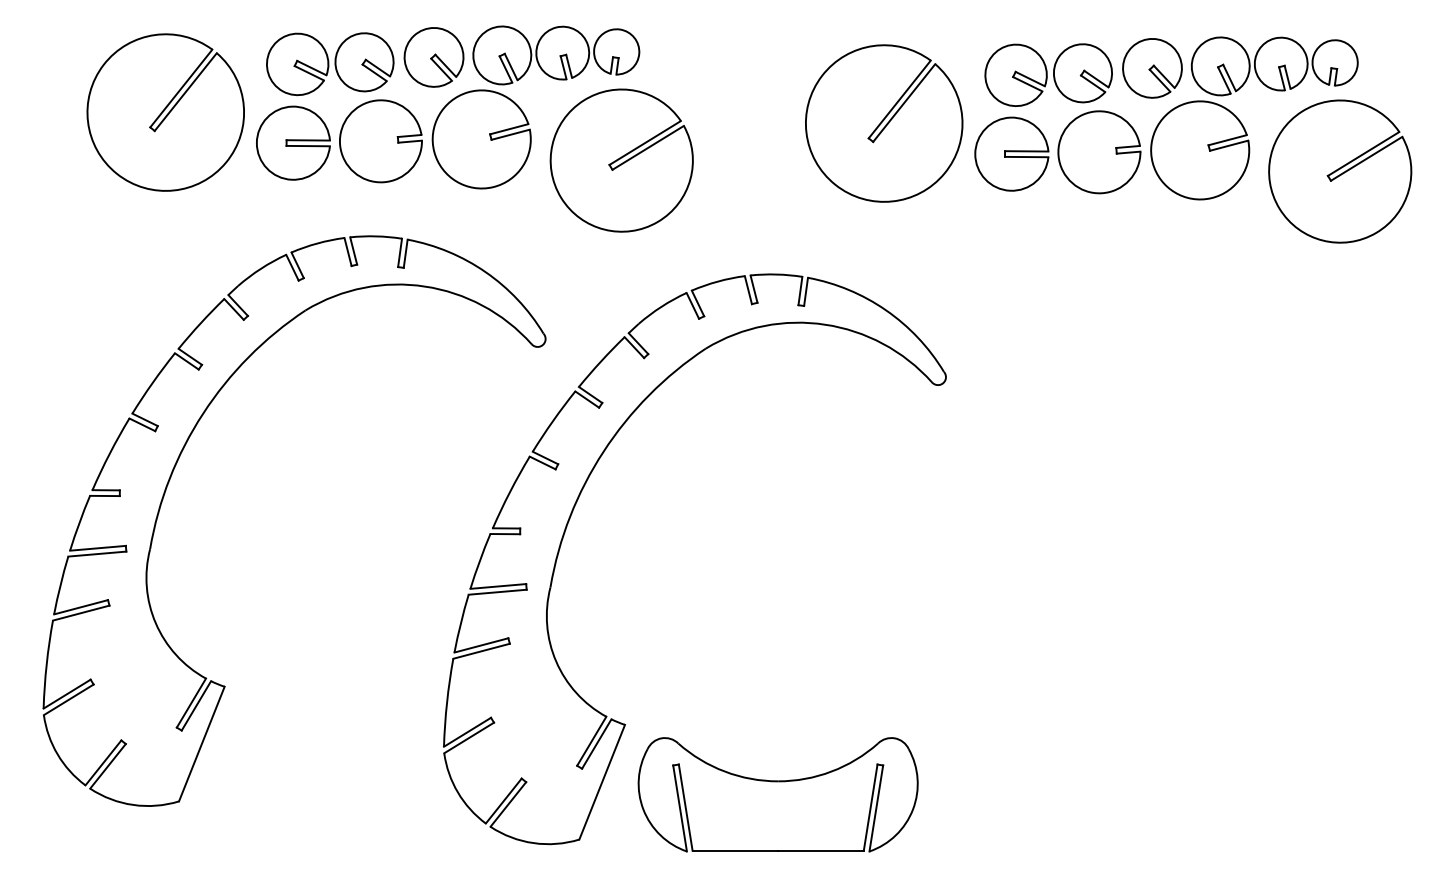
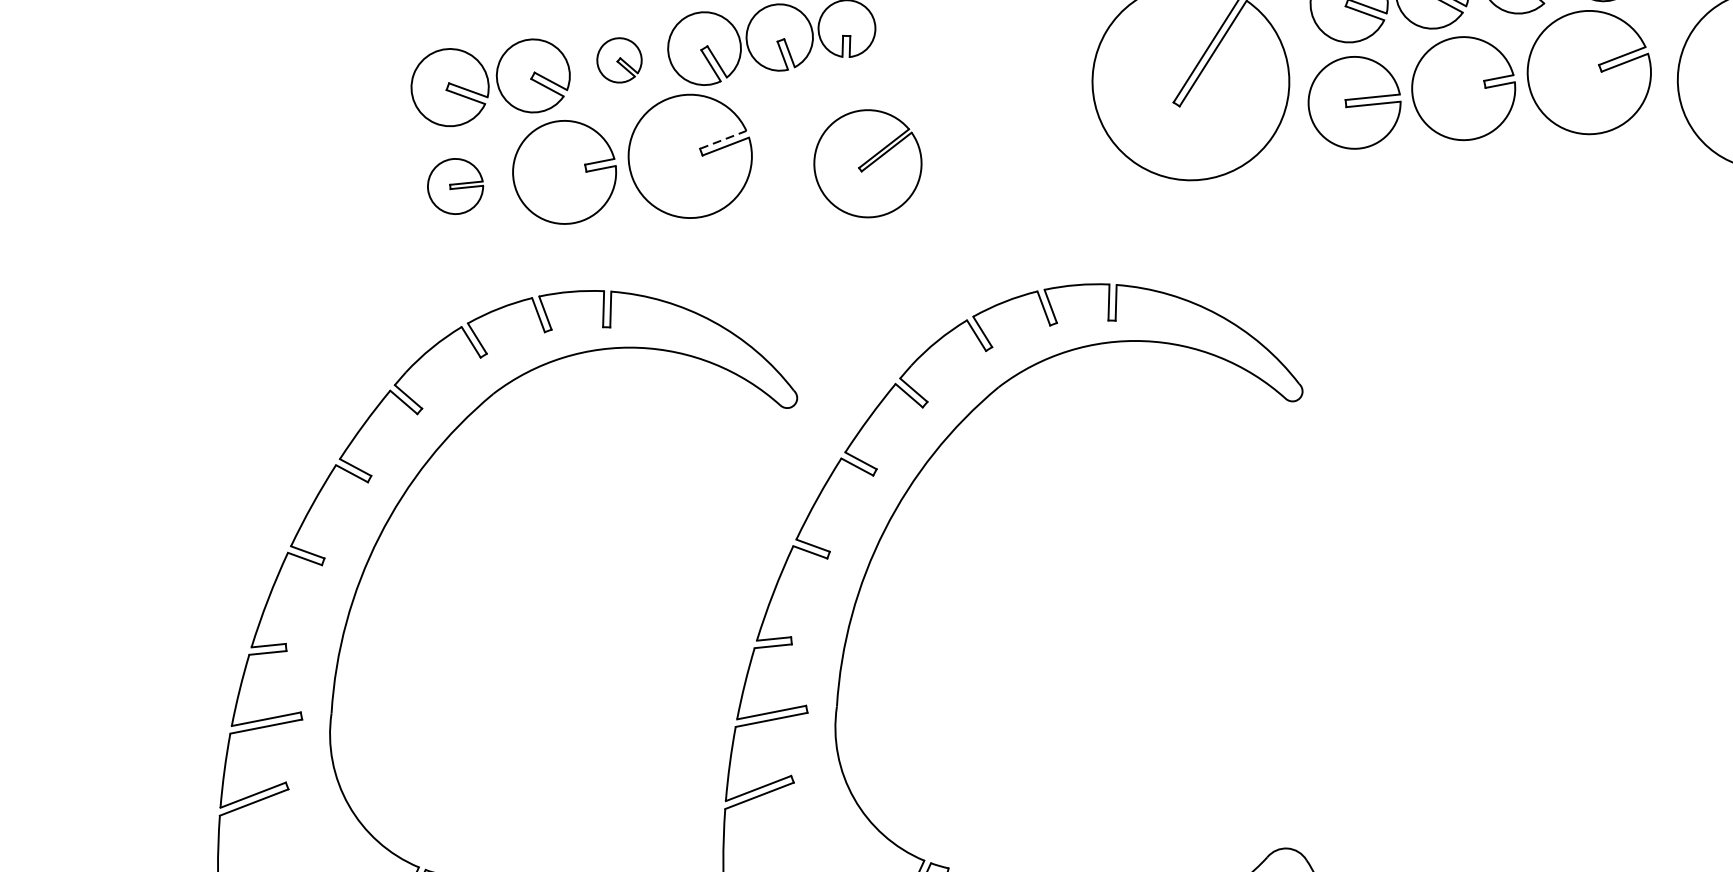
part: (433, 57) -> (618, 60), size x0.6
part: (165, 112) -> (291, 165), removed
line: (509, 129) -> (723, 140), solid -> dashed
part: (293, 142) -> (455, 185), size x0.6
part: (621, 160) -> (867, 163), size x0.6

